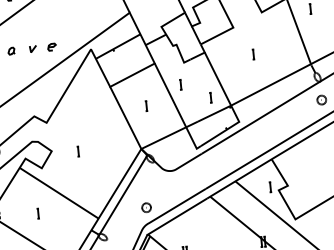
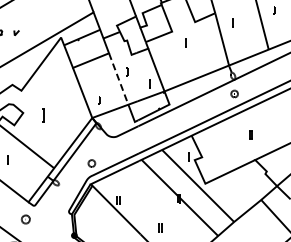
curve: (52, 46) -> (31, 32), removed
part: (253, 54) -> (185, 42), moved
line: (170, 96) -> (118, 79), solid -> dashed
part: (146, 106) -> (99, 100), moved
part: (78, 150) -> (43, 114), size x1.6

